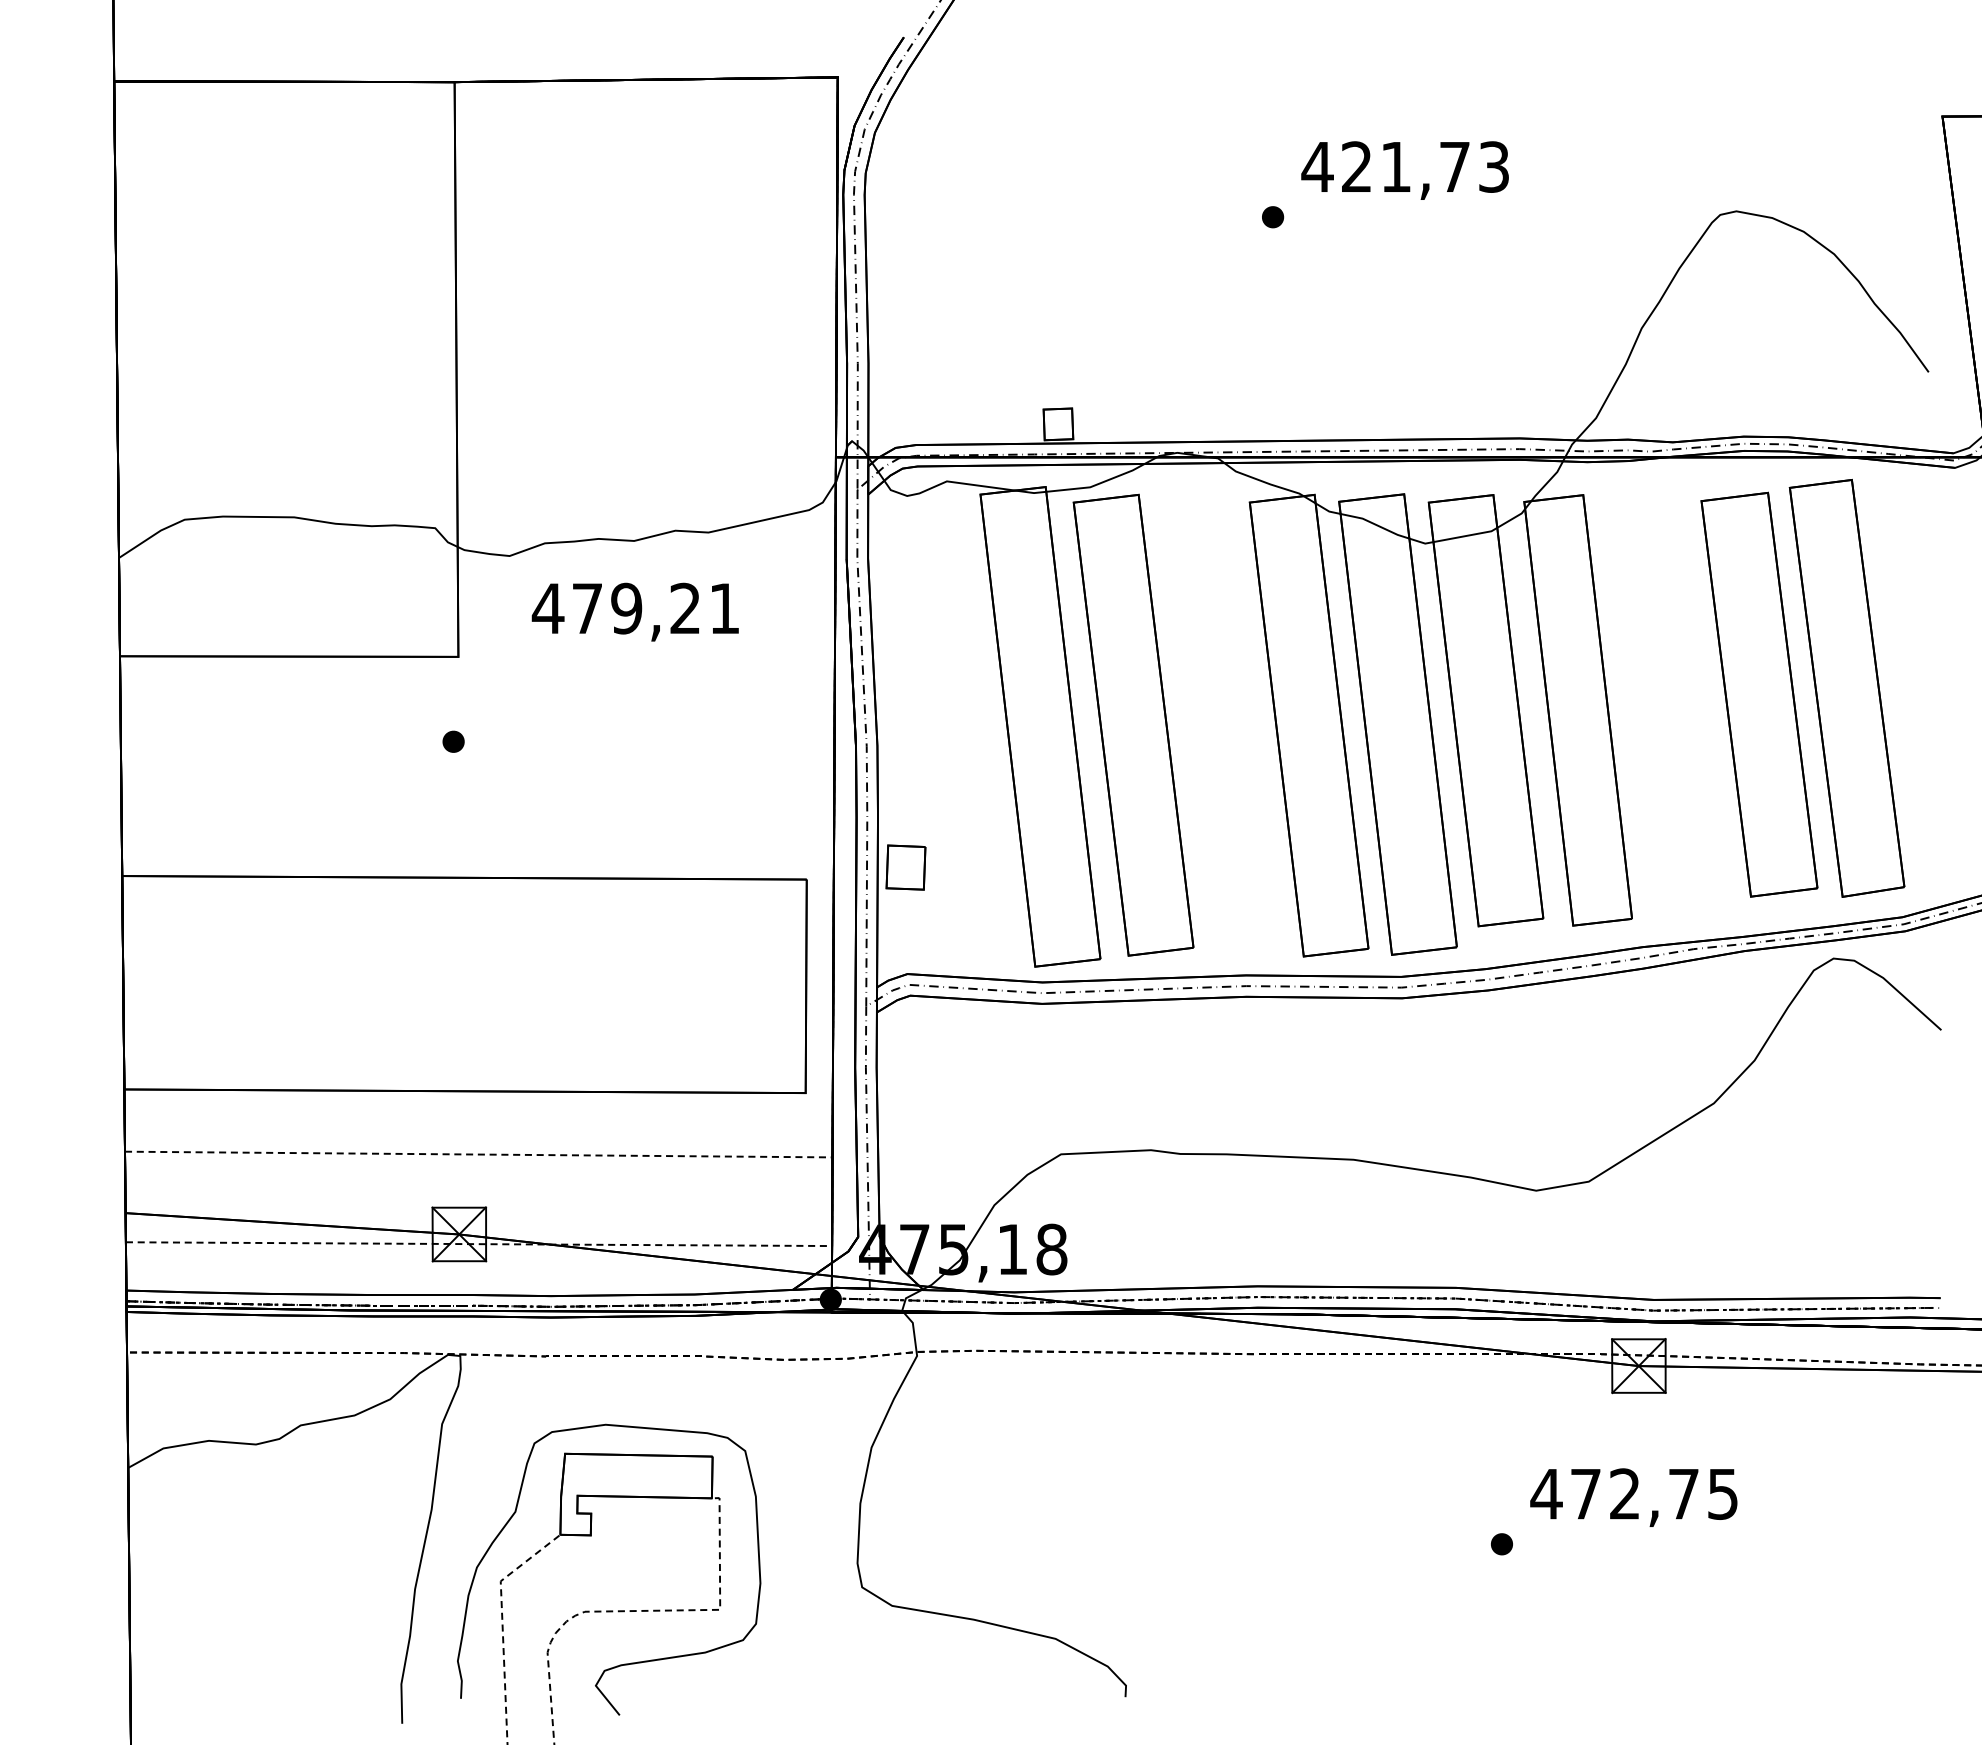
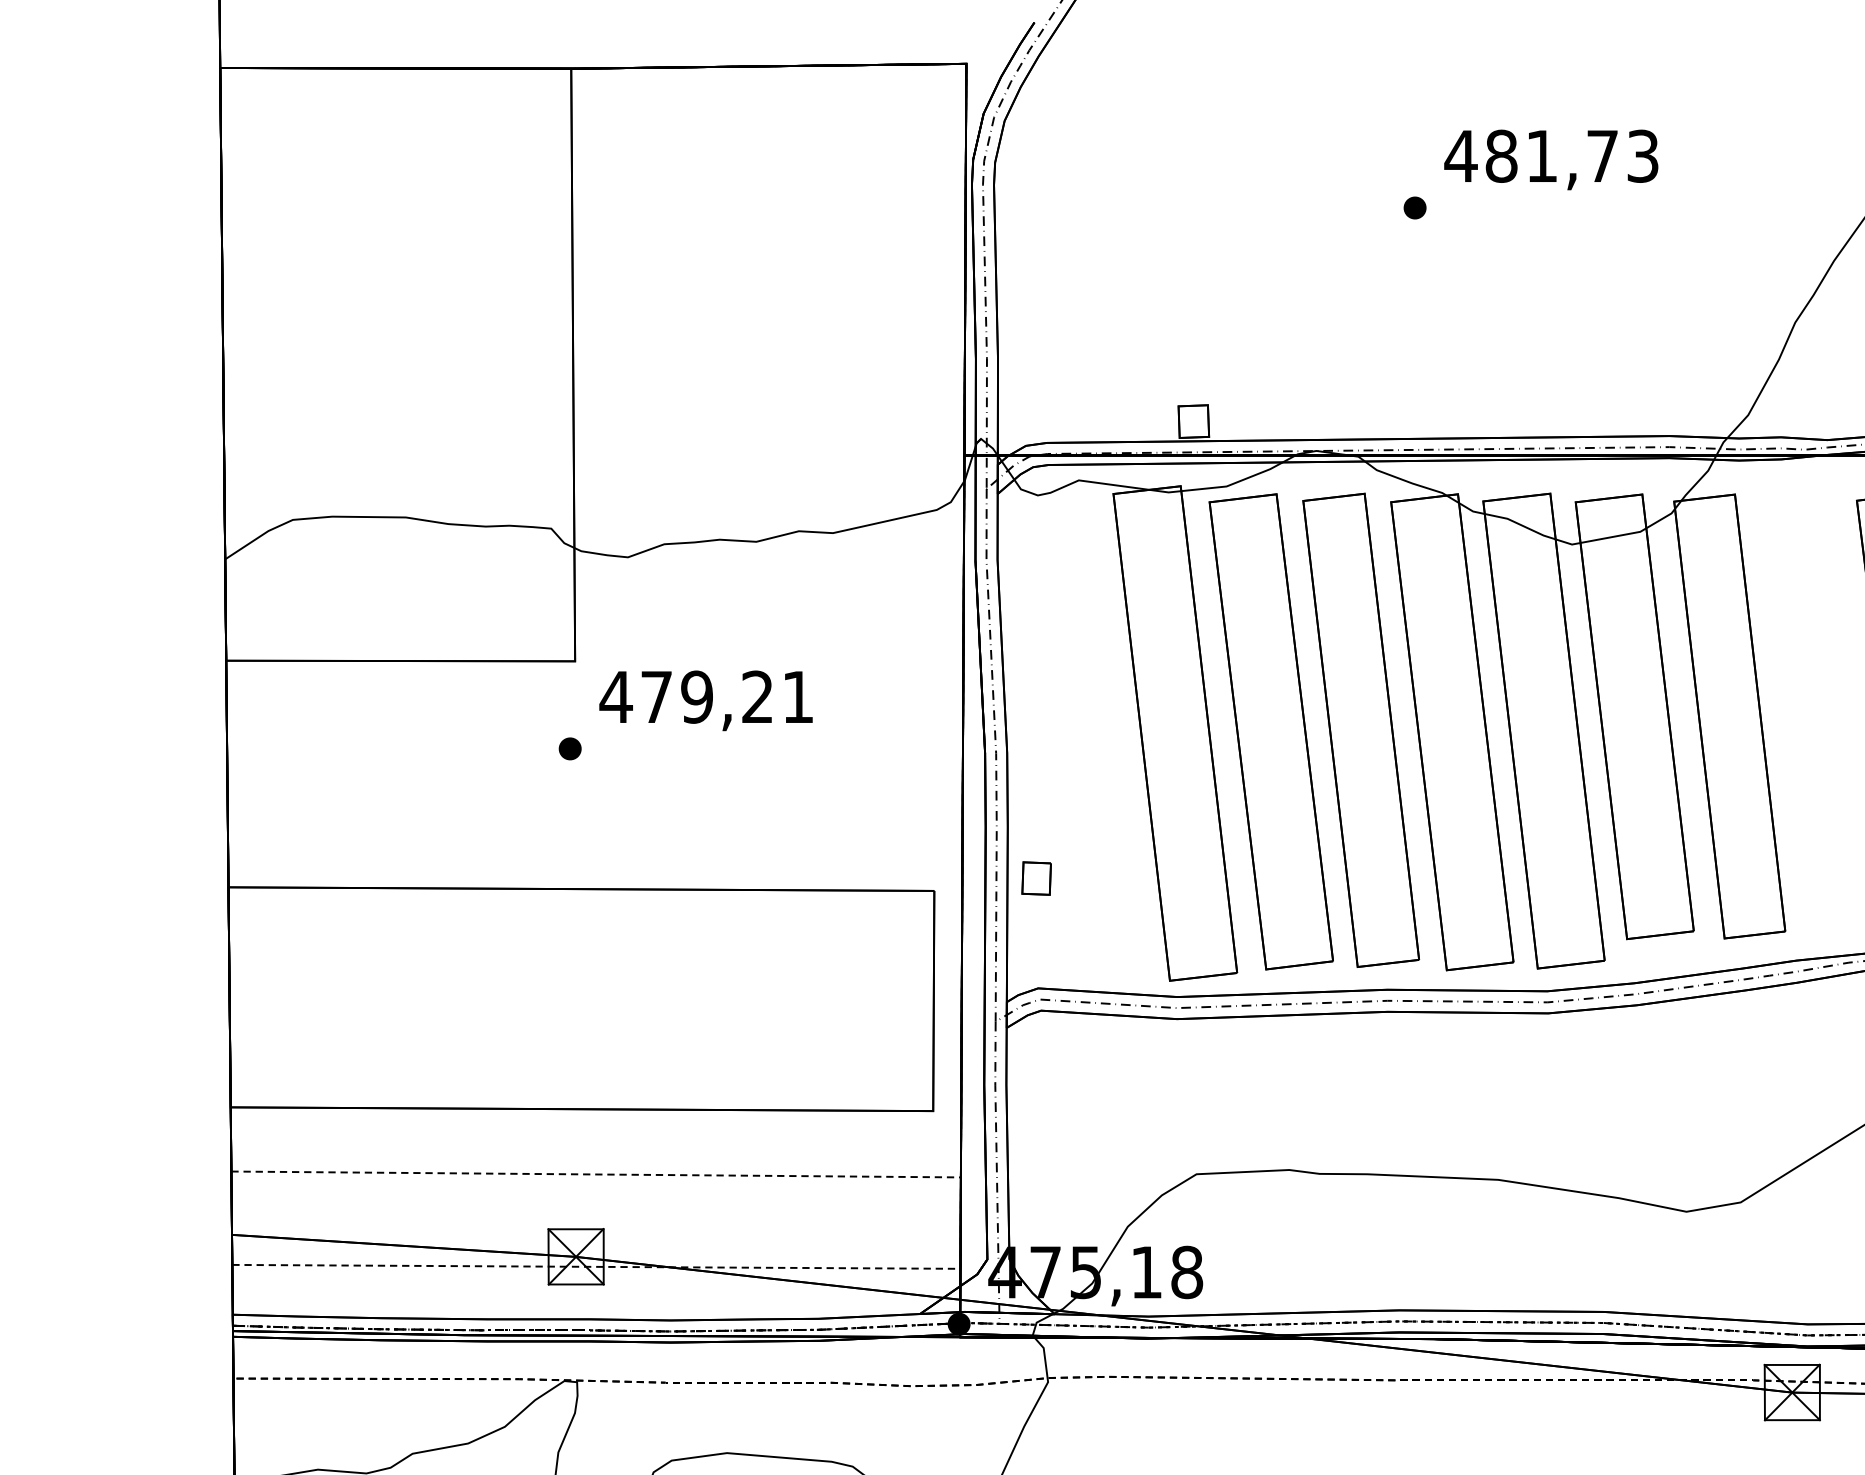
text: (1356, 166) -> (1501, 155), 421,73 -> 481,73
text: (634, 611) -> (705, 700), moved
part: (1220, 723) -> (1360, 730), added
part: (905, 867) -> (1036, 878), size x0.71

